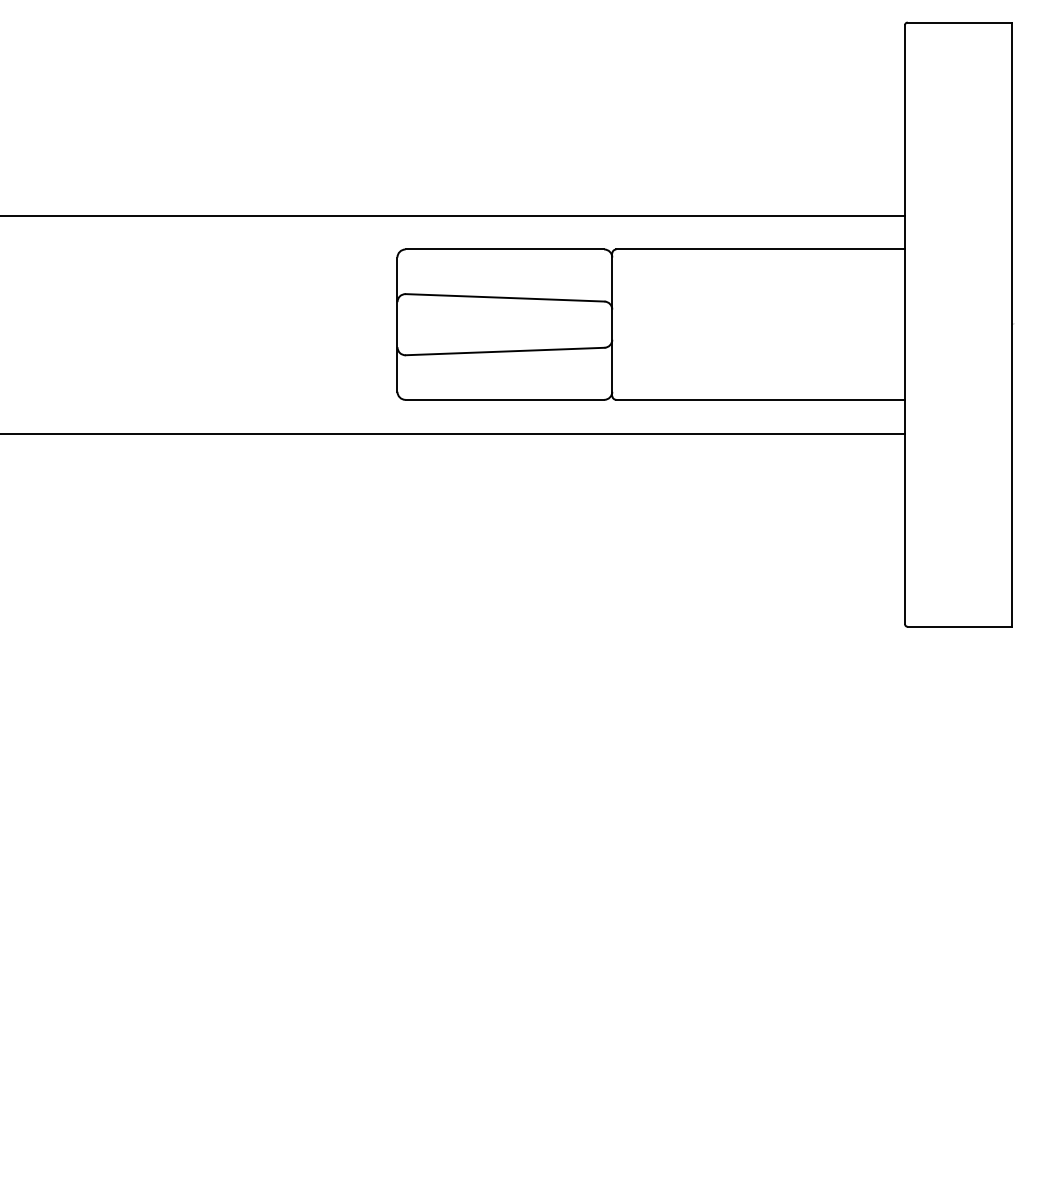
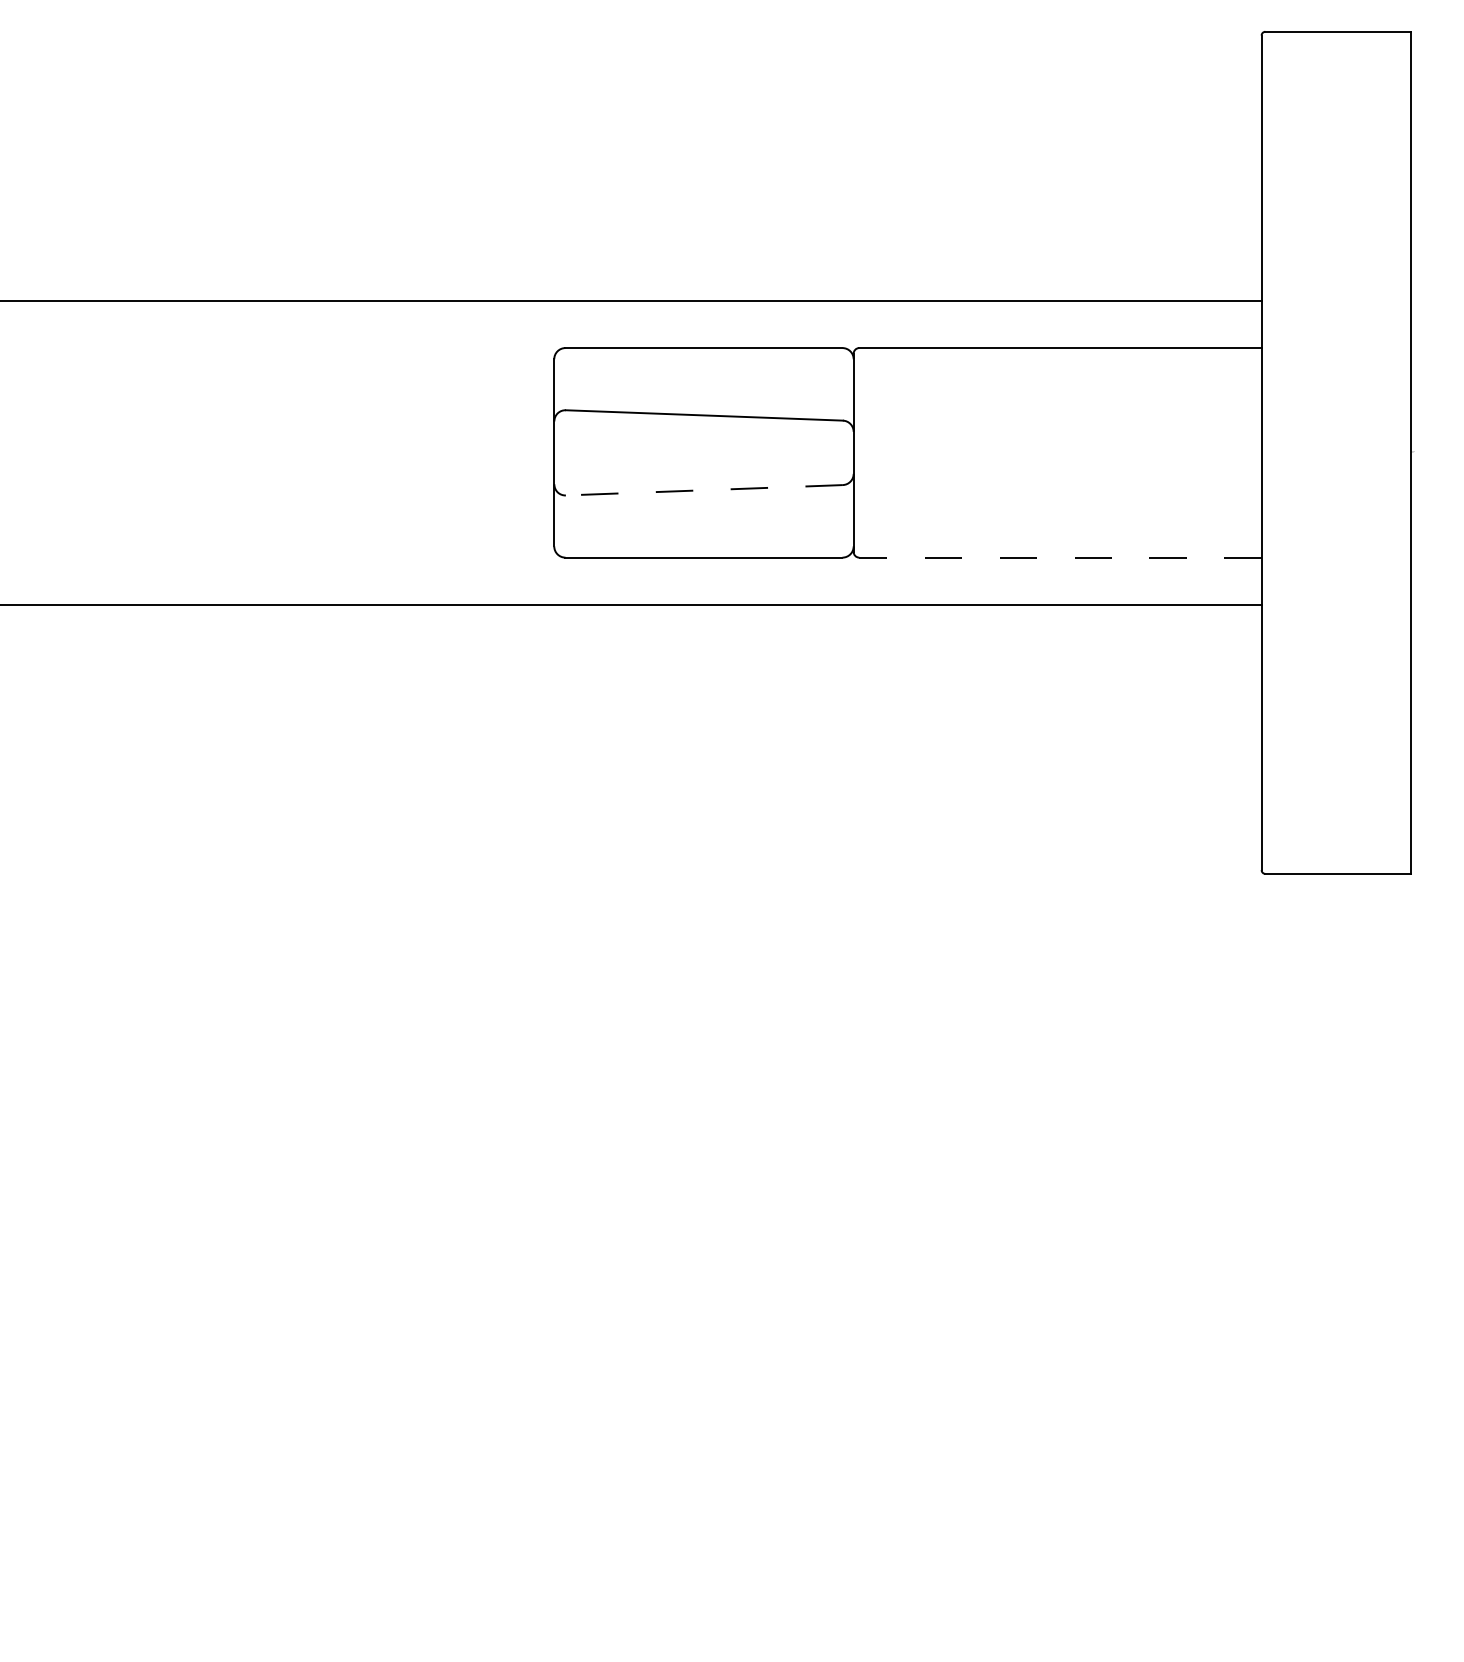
line: (505, 351) -> (704, 490), solid -> dashed
line: (759, 399) -> (1059, 557), solid -> dashed

